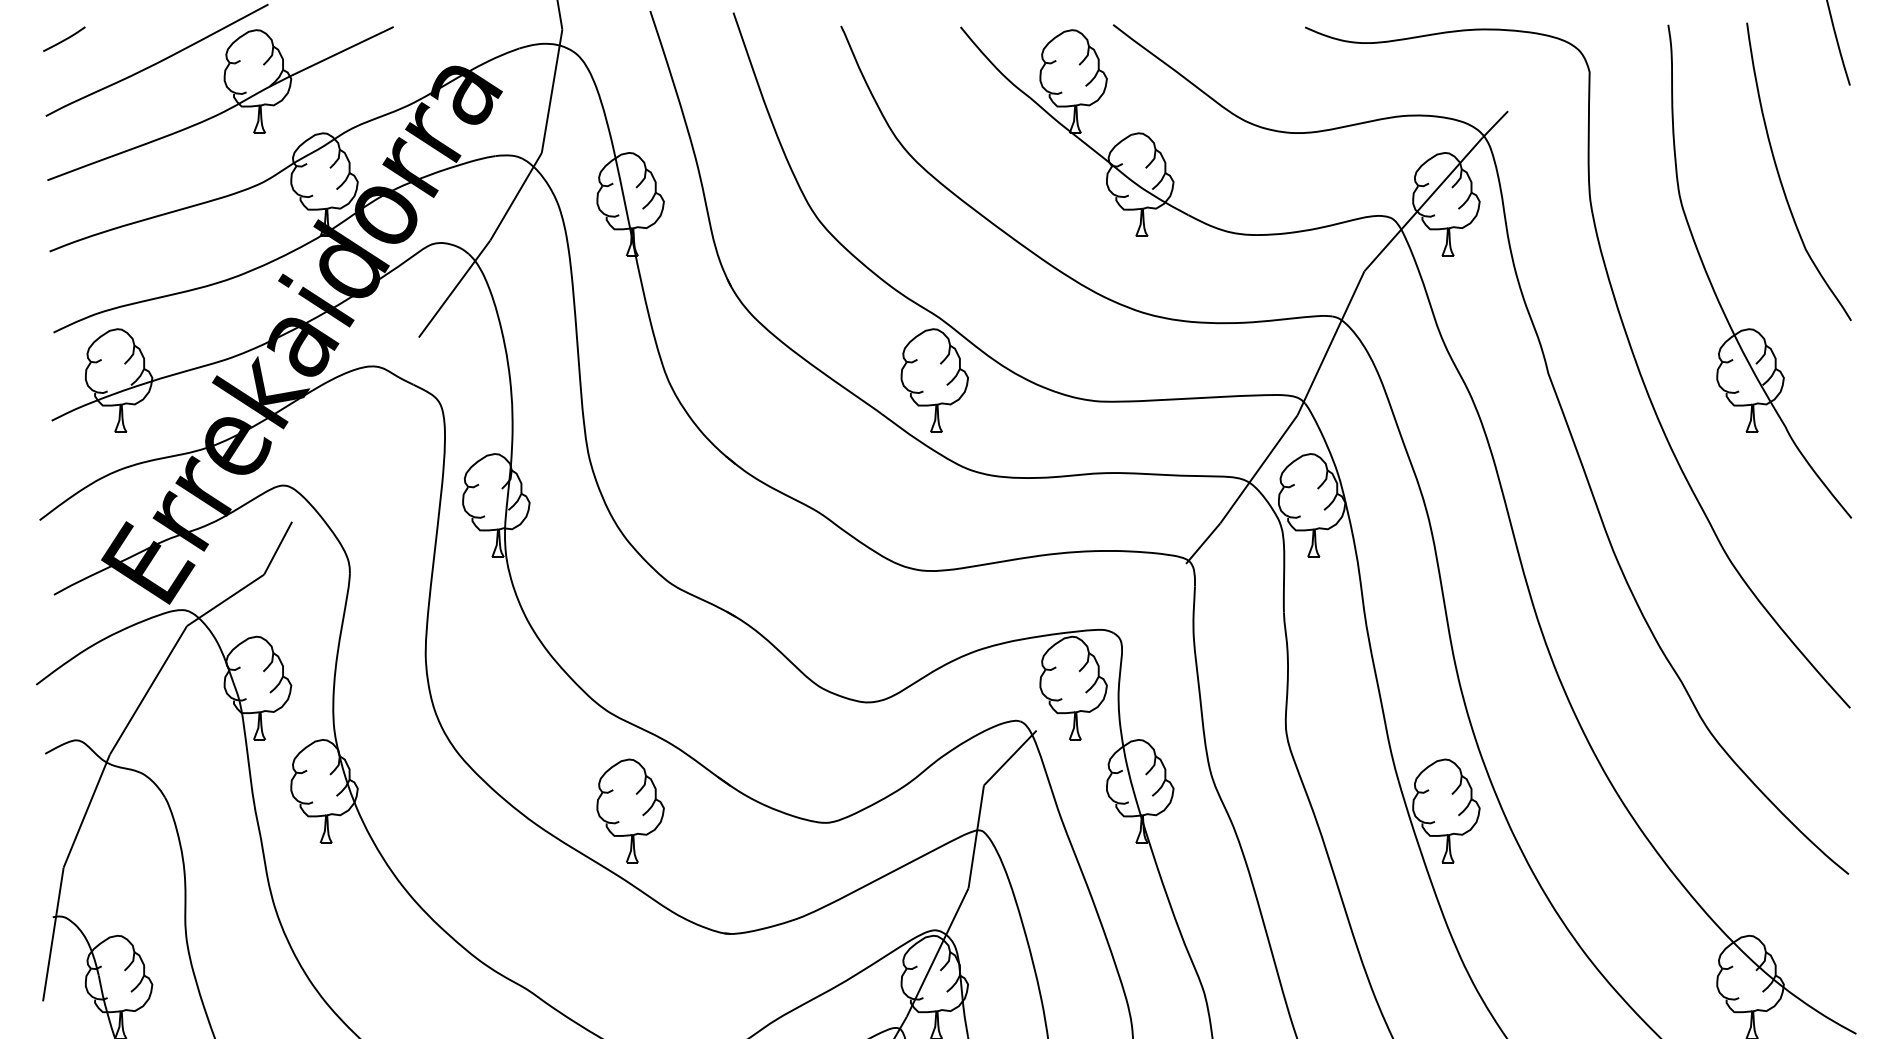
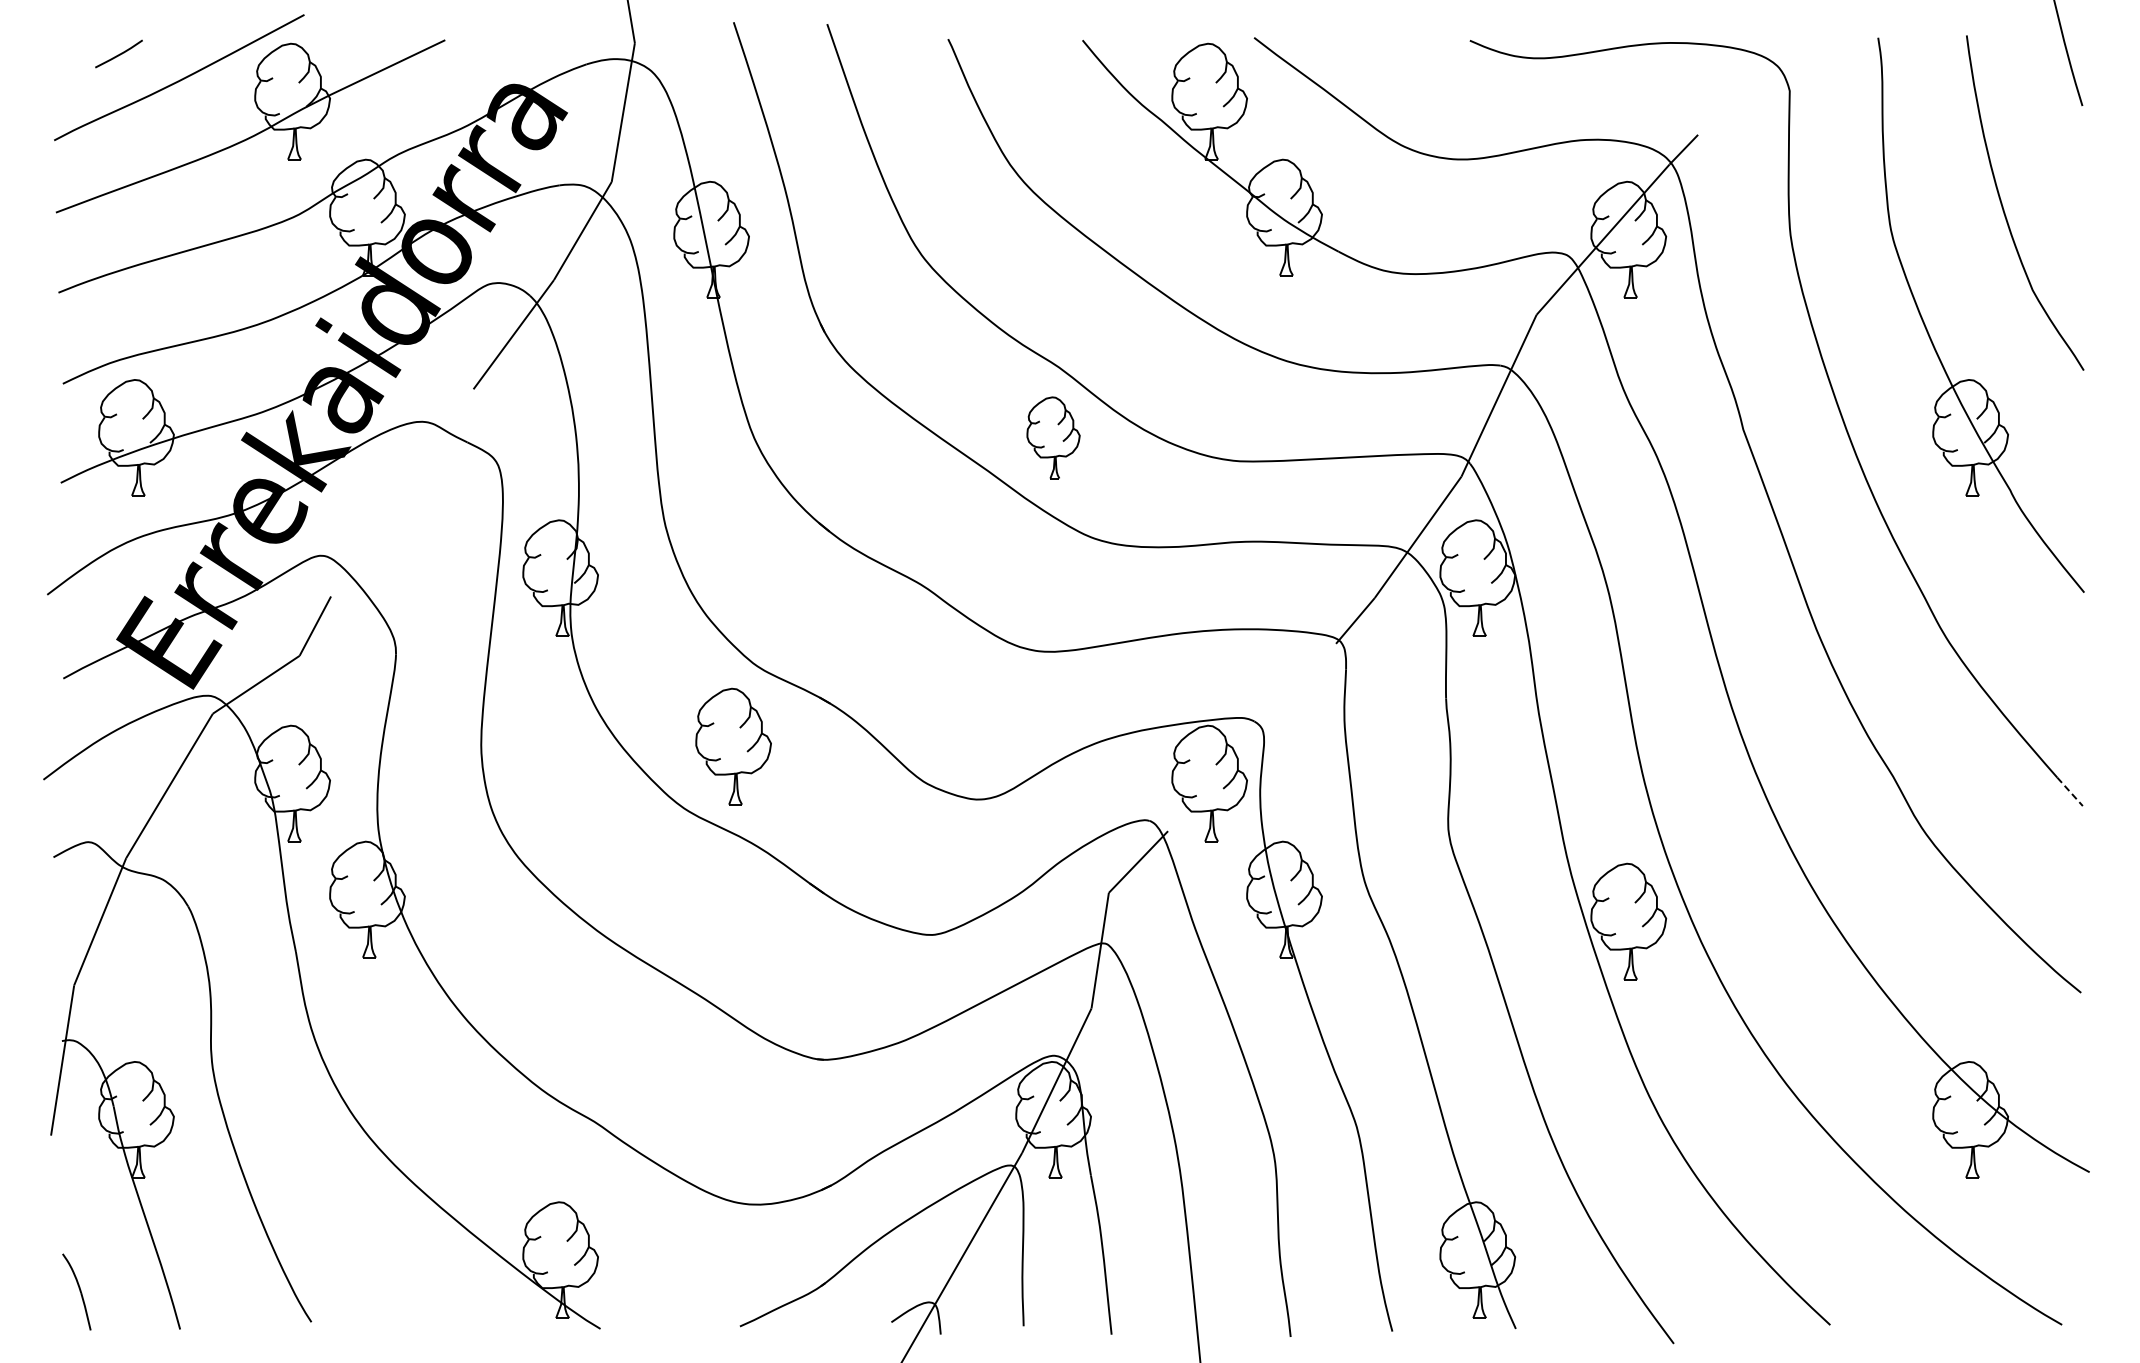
line: (64, 38) -> (119, 53), moved
part: (934, 380) -> (1053, 437), size x0.7
line: (1839, 696) -> (2070, 792), solid -> dashed
part: (630, 810) -> (733, 746), moved

